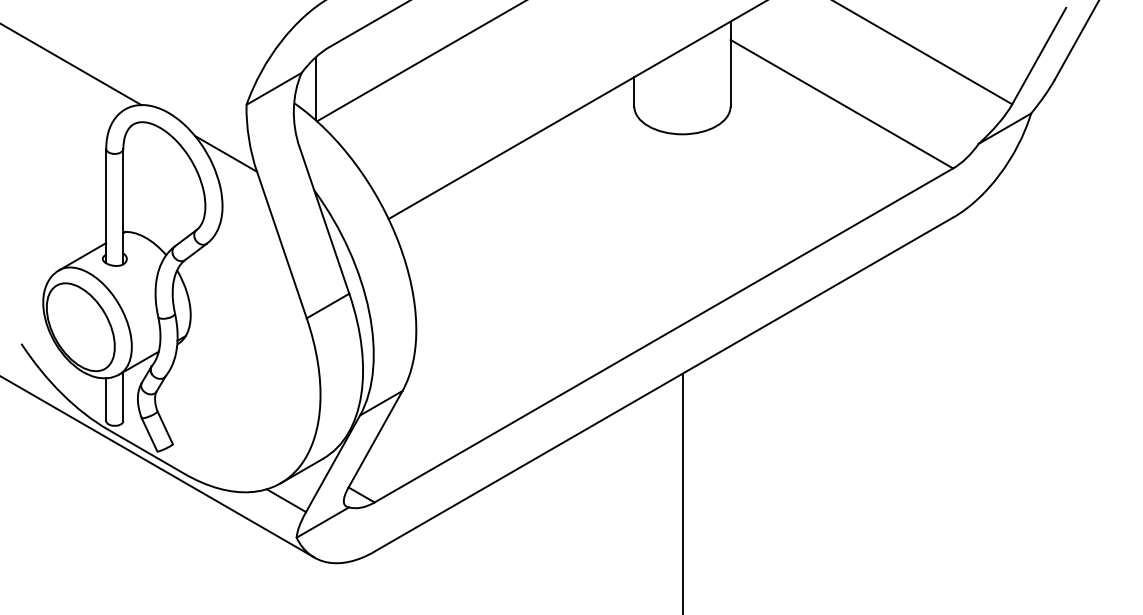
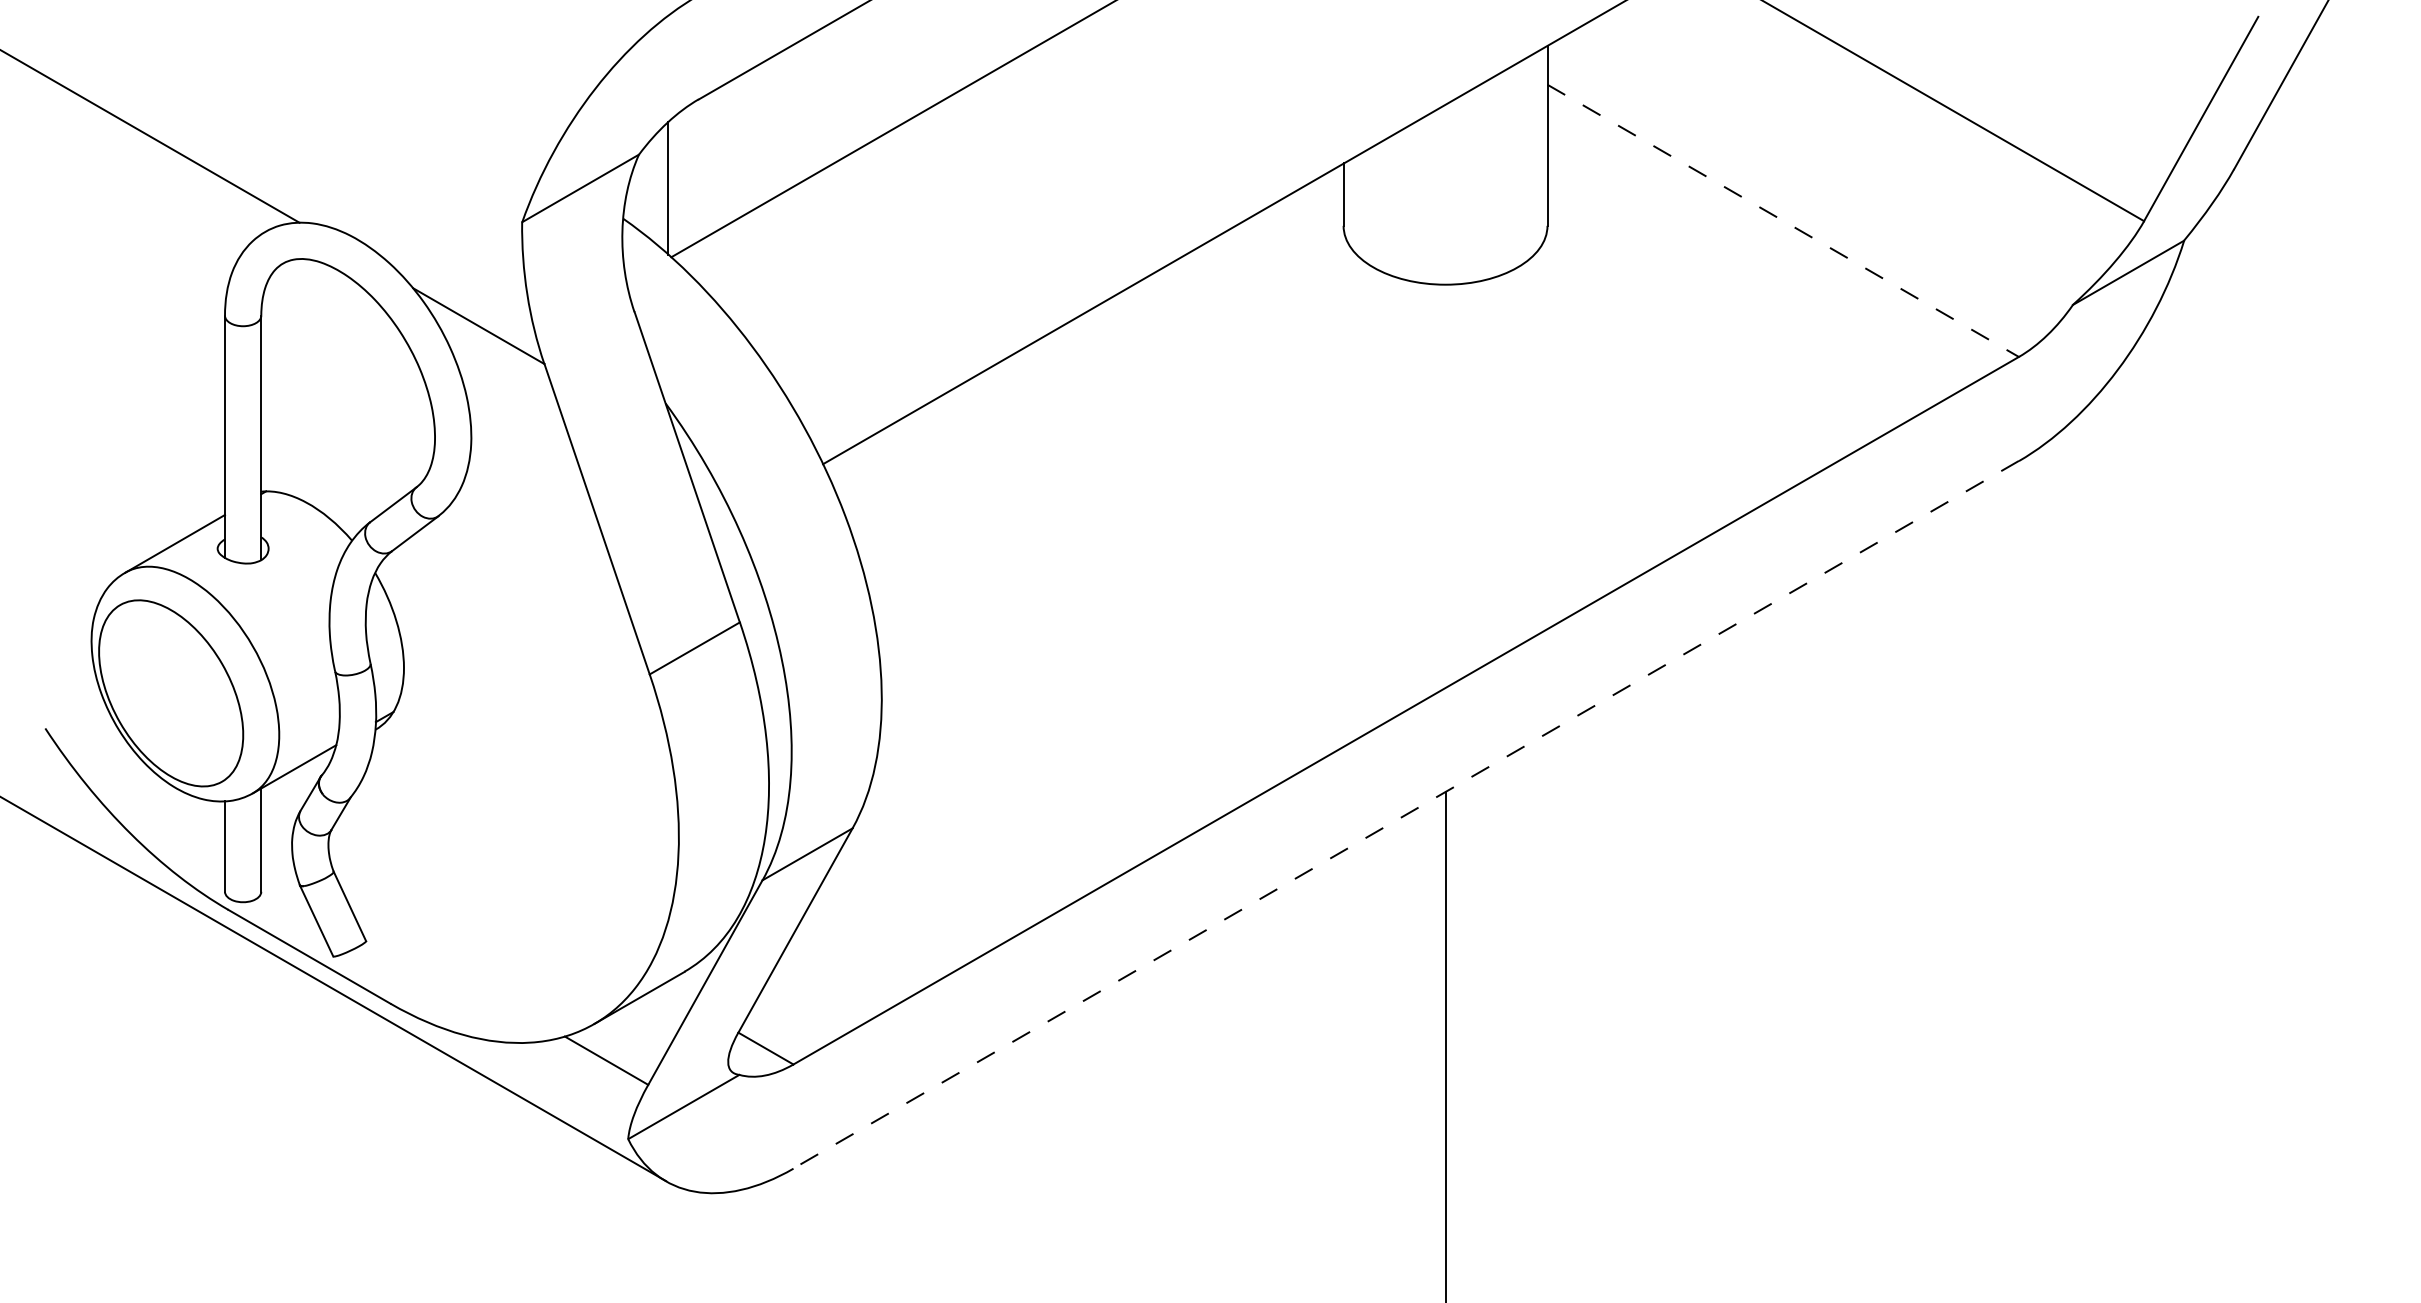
line: (842, 104) -> (1784, 221), solid -> dashed
line: (663, 384) -> (1405, 814), solid -> dashed

